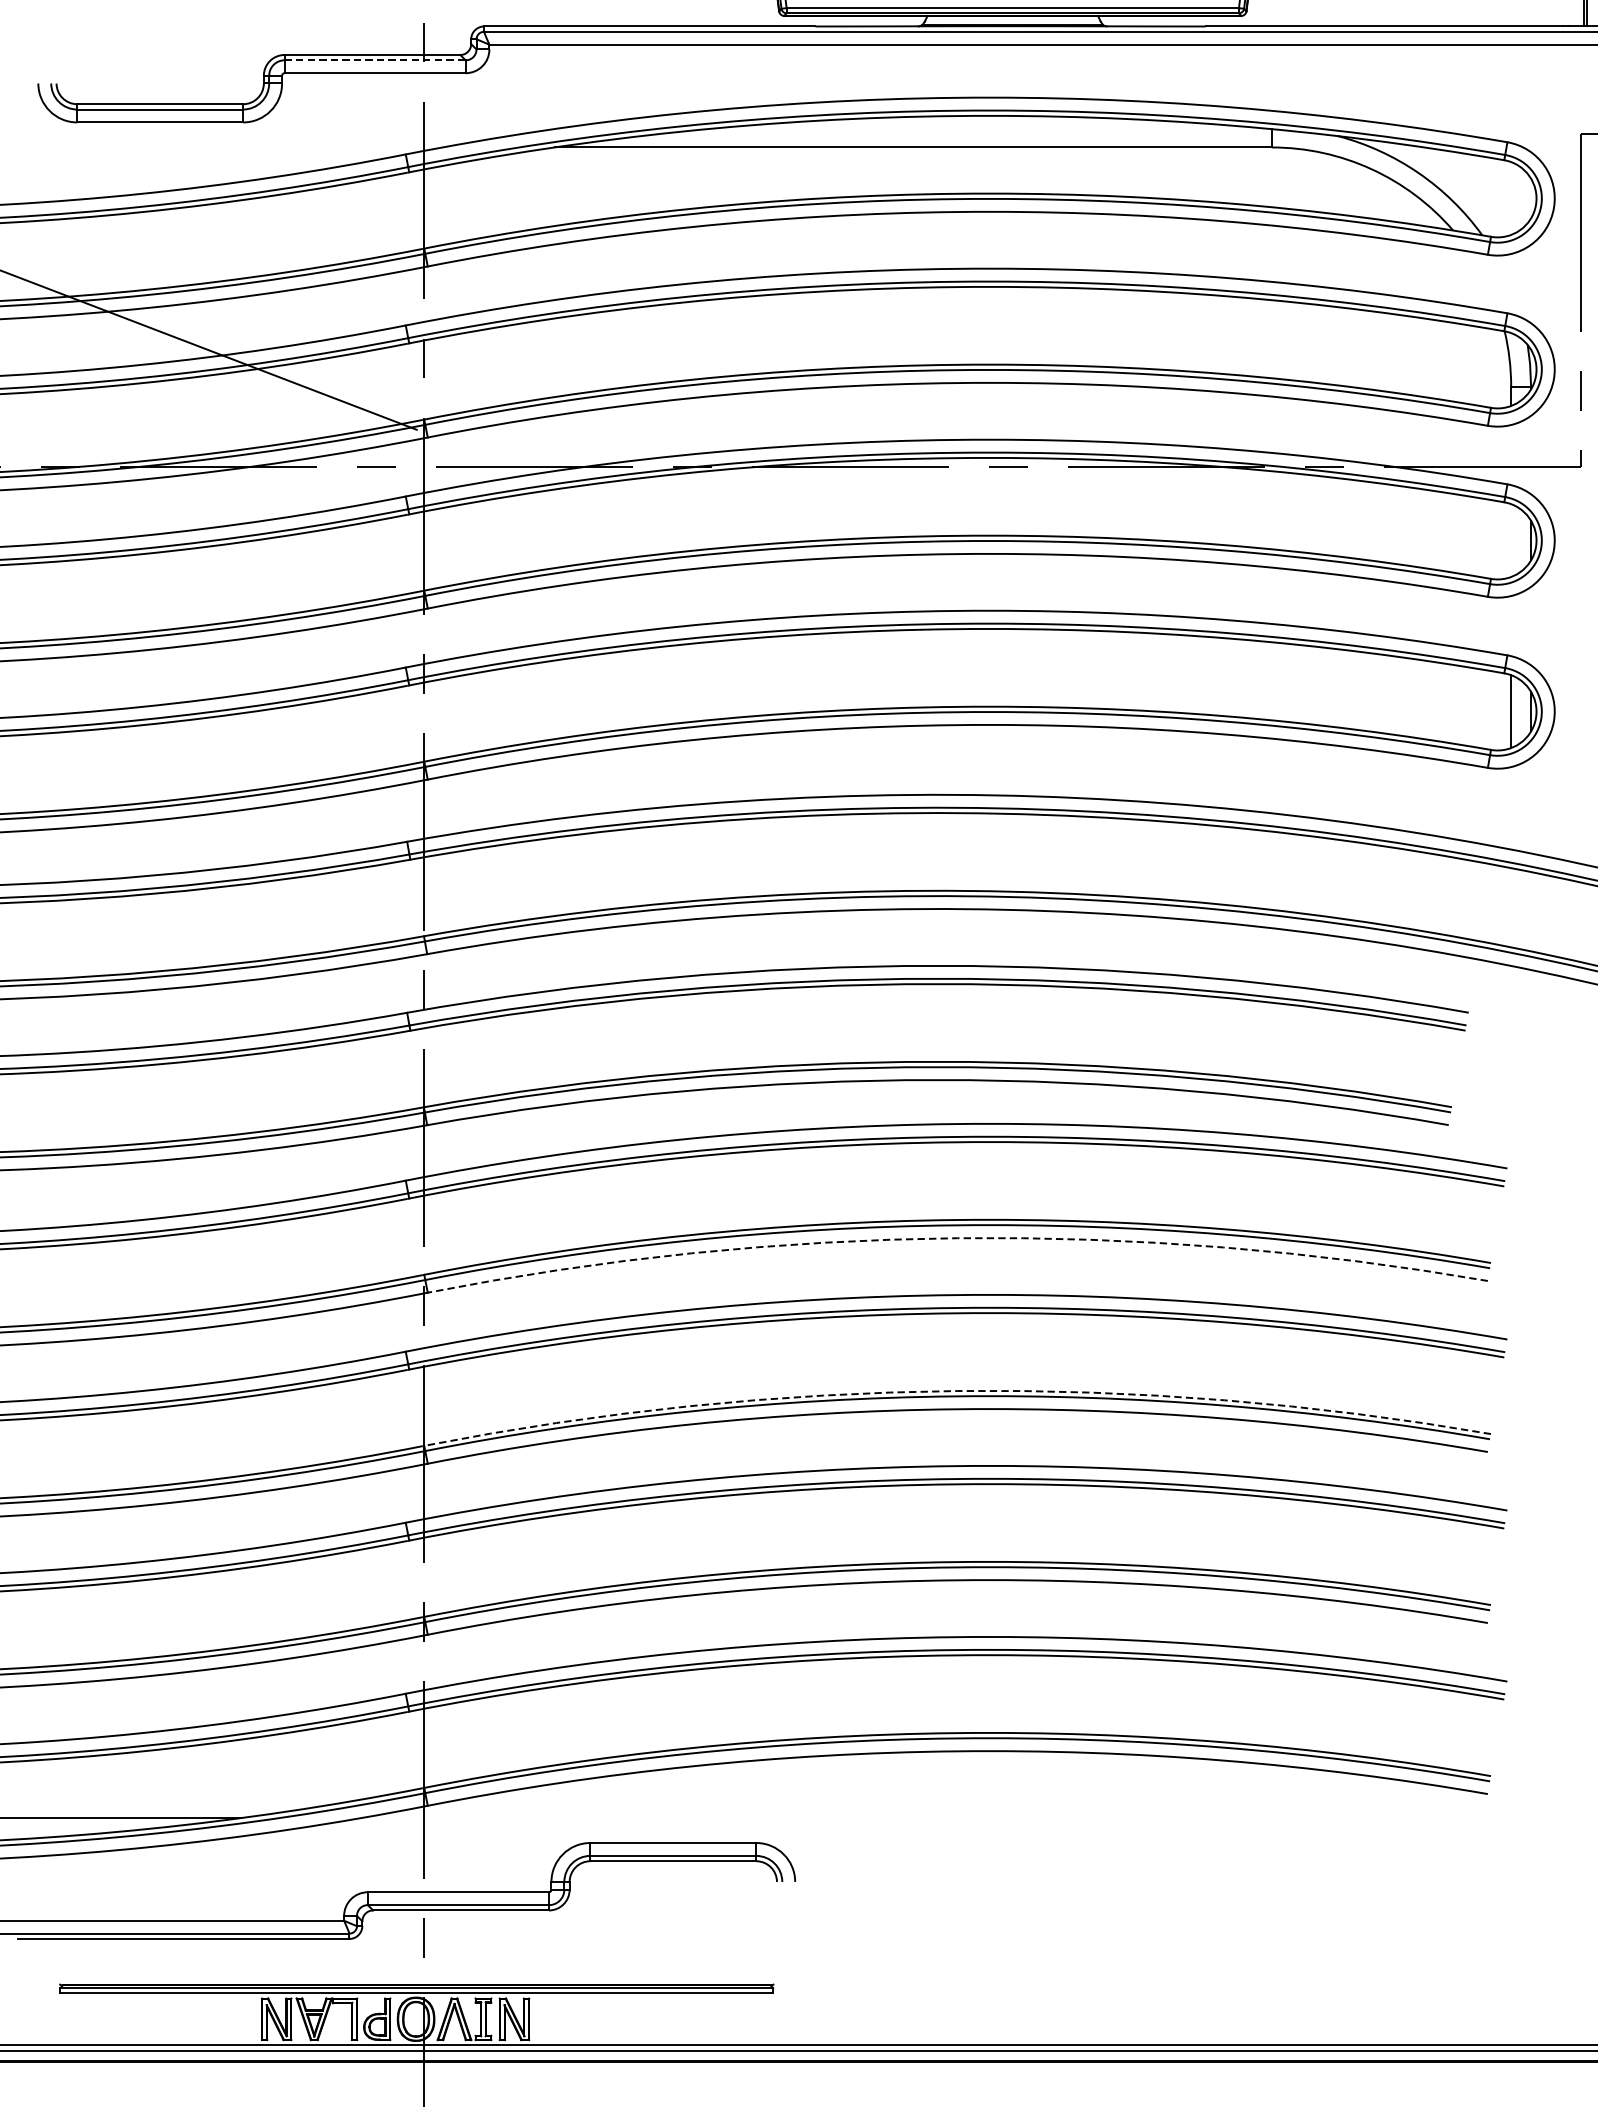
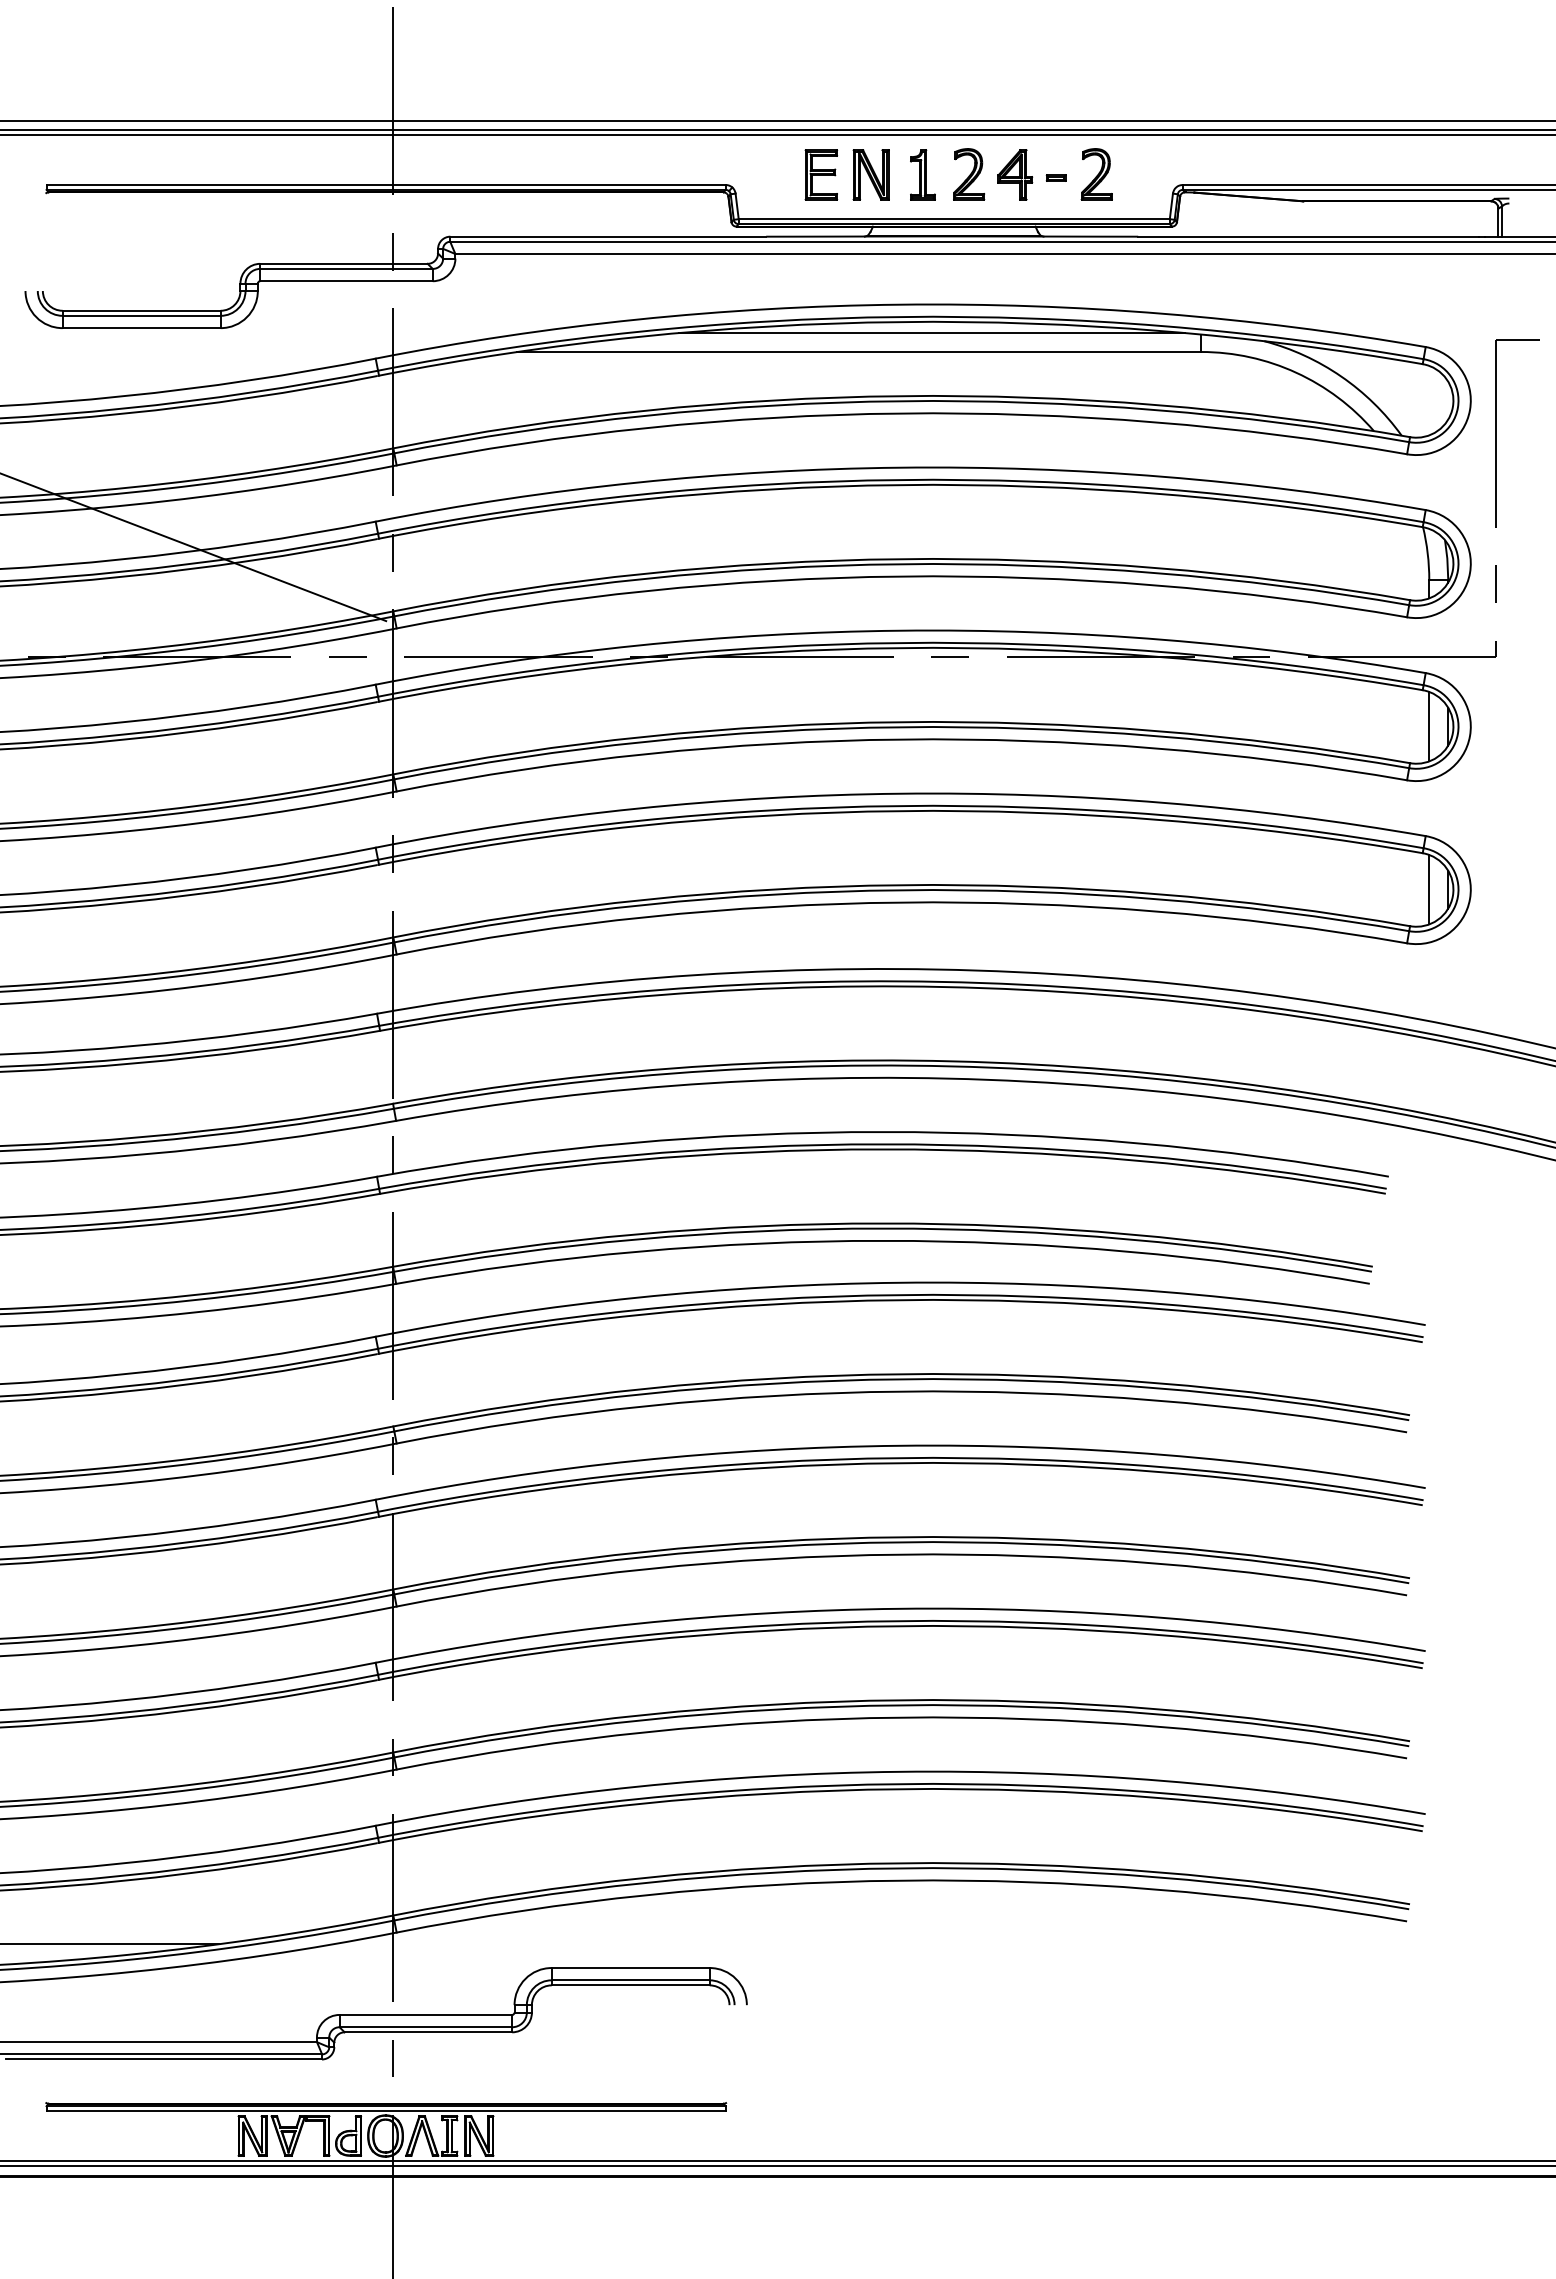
line: (376, 59) -> (347, 268), dashed -> solid
line: (988, 128) -> (931, 333), added
line: (1511, 540) -> (1429, 726), added
arc: (957, 1238) -> (901, 1391), dashed -> solid
arc: (957, 1391) -> (901, 1537), dashed -> solid

